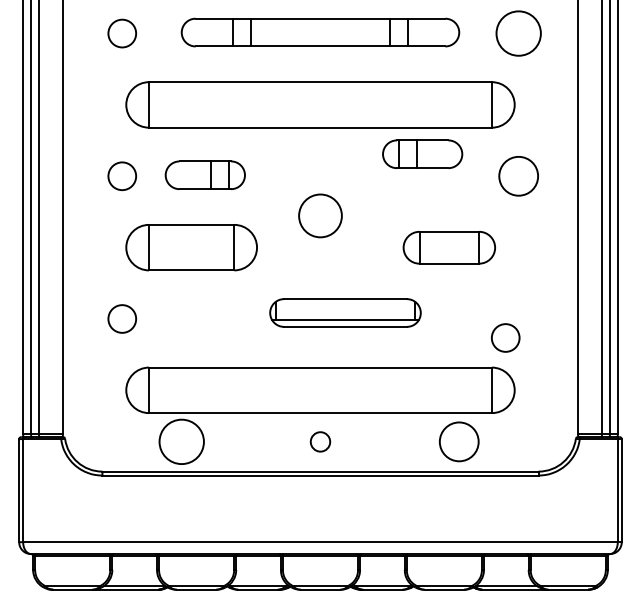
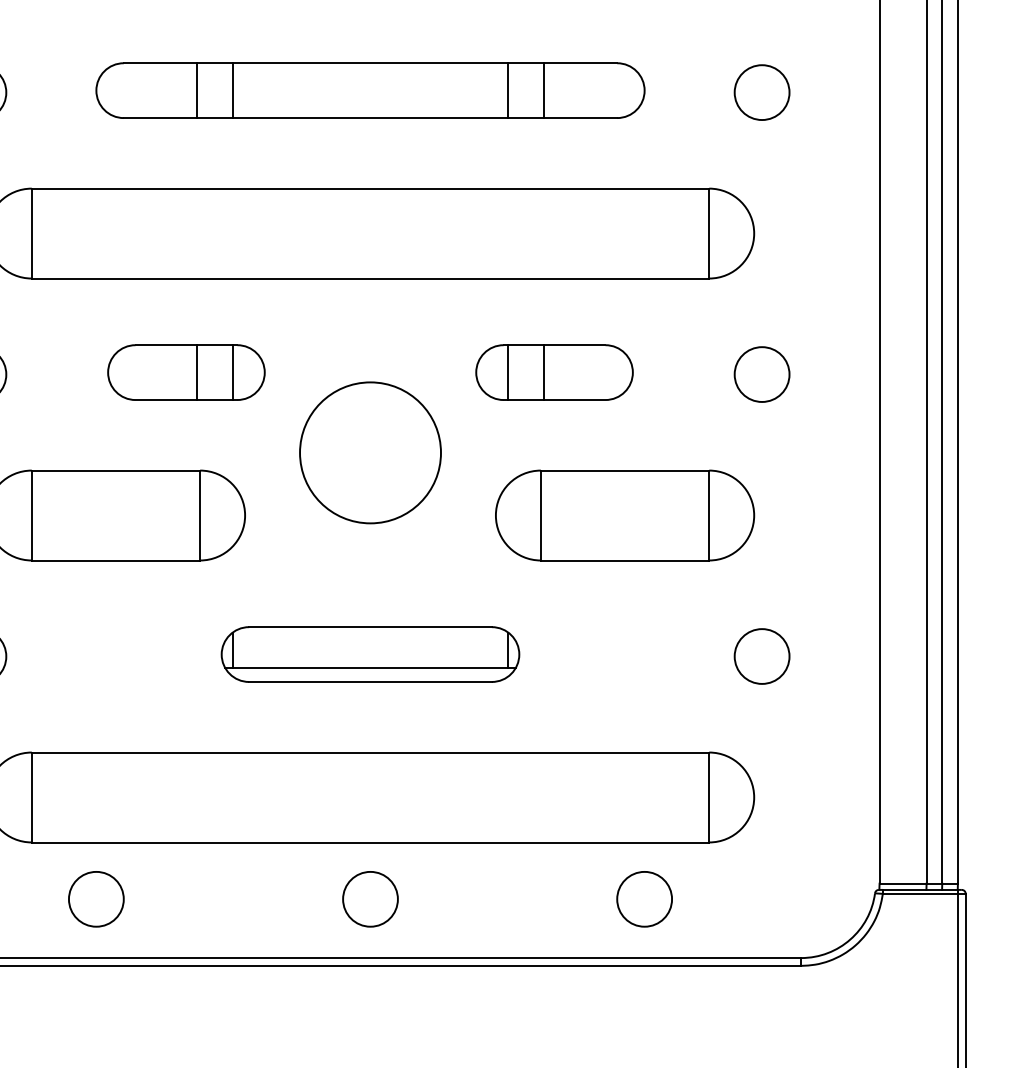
circle: (518, 33) -> (761, 92), size x0.62
part: (422, 153) -> (554, 371), moved
part: (204, 174) -> (184, 371), moved
circle: (518, 176) -> (761, 374), size x0.71
circle: (320, 215) -> (370, 452), size x1.67
part: (449, 247) -> (625, 515), size x1.43
part: (345, 312) -> (370, 653), moved
circle: (505, 337) -> (761, 655), moved
circle: (181, 441) -> (95, 898), size x0.62
circle: (320, 441) -> (370, 898), size x1.43
circle: (459, 441) -> (645, 898), size x0.71

